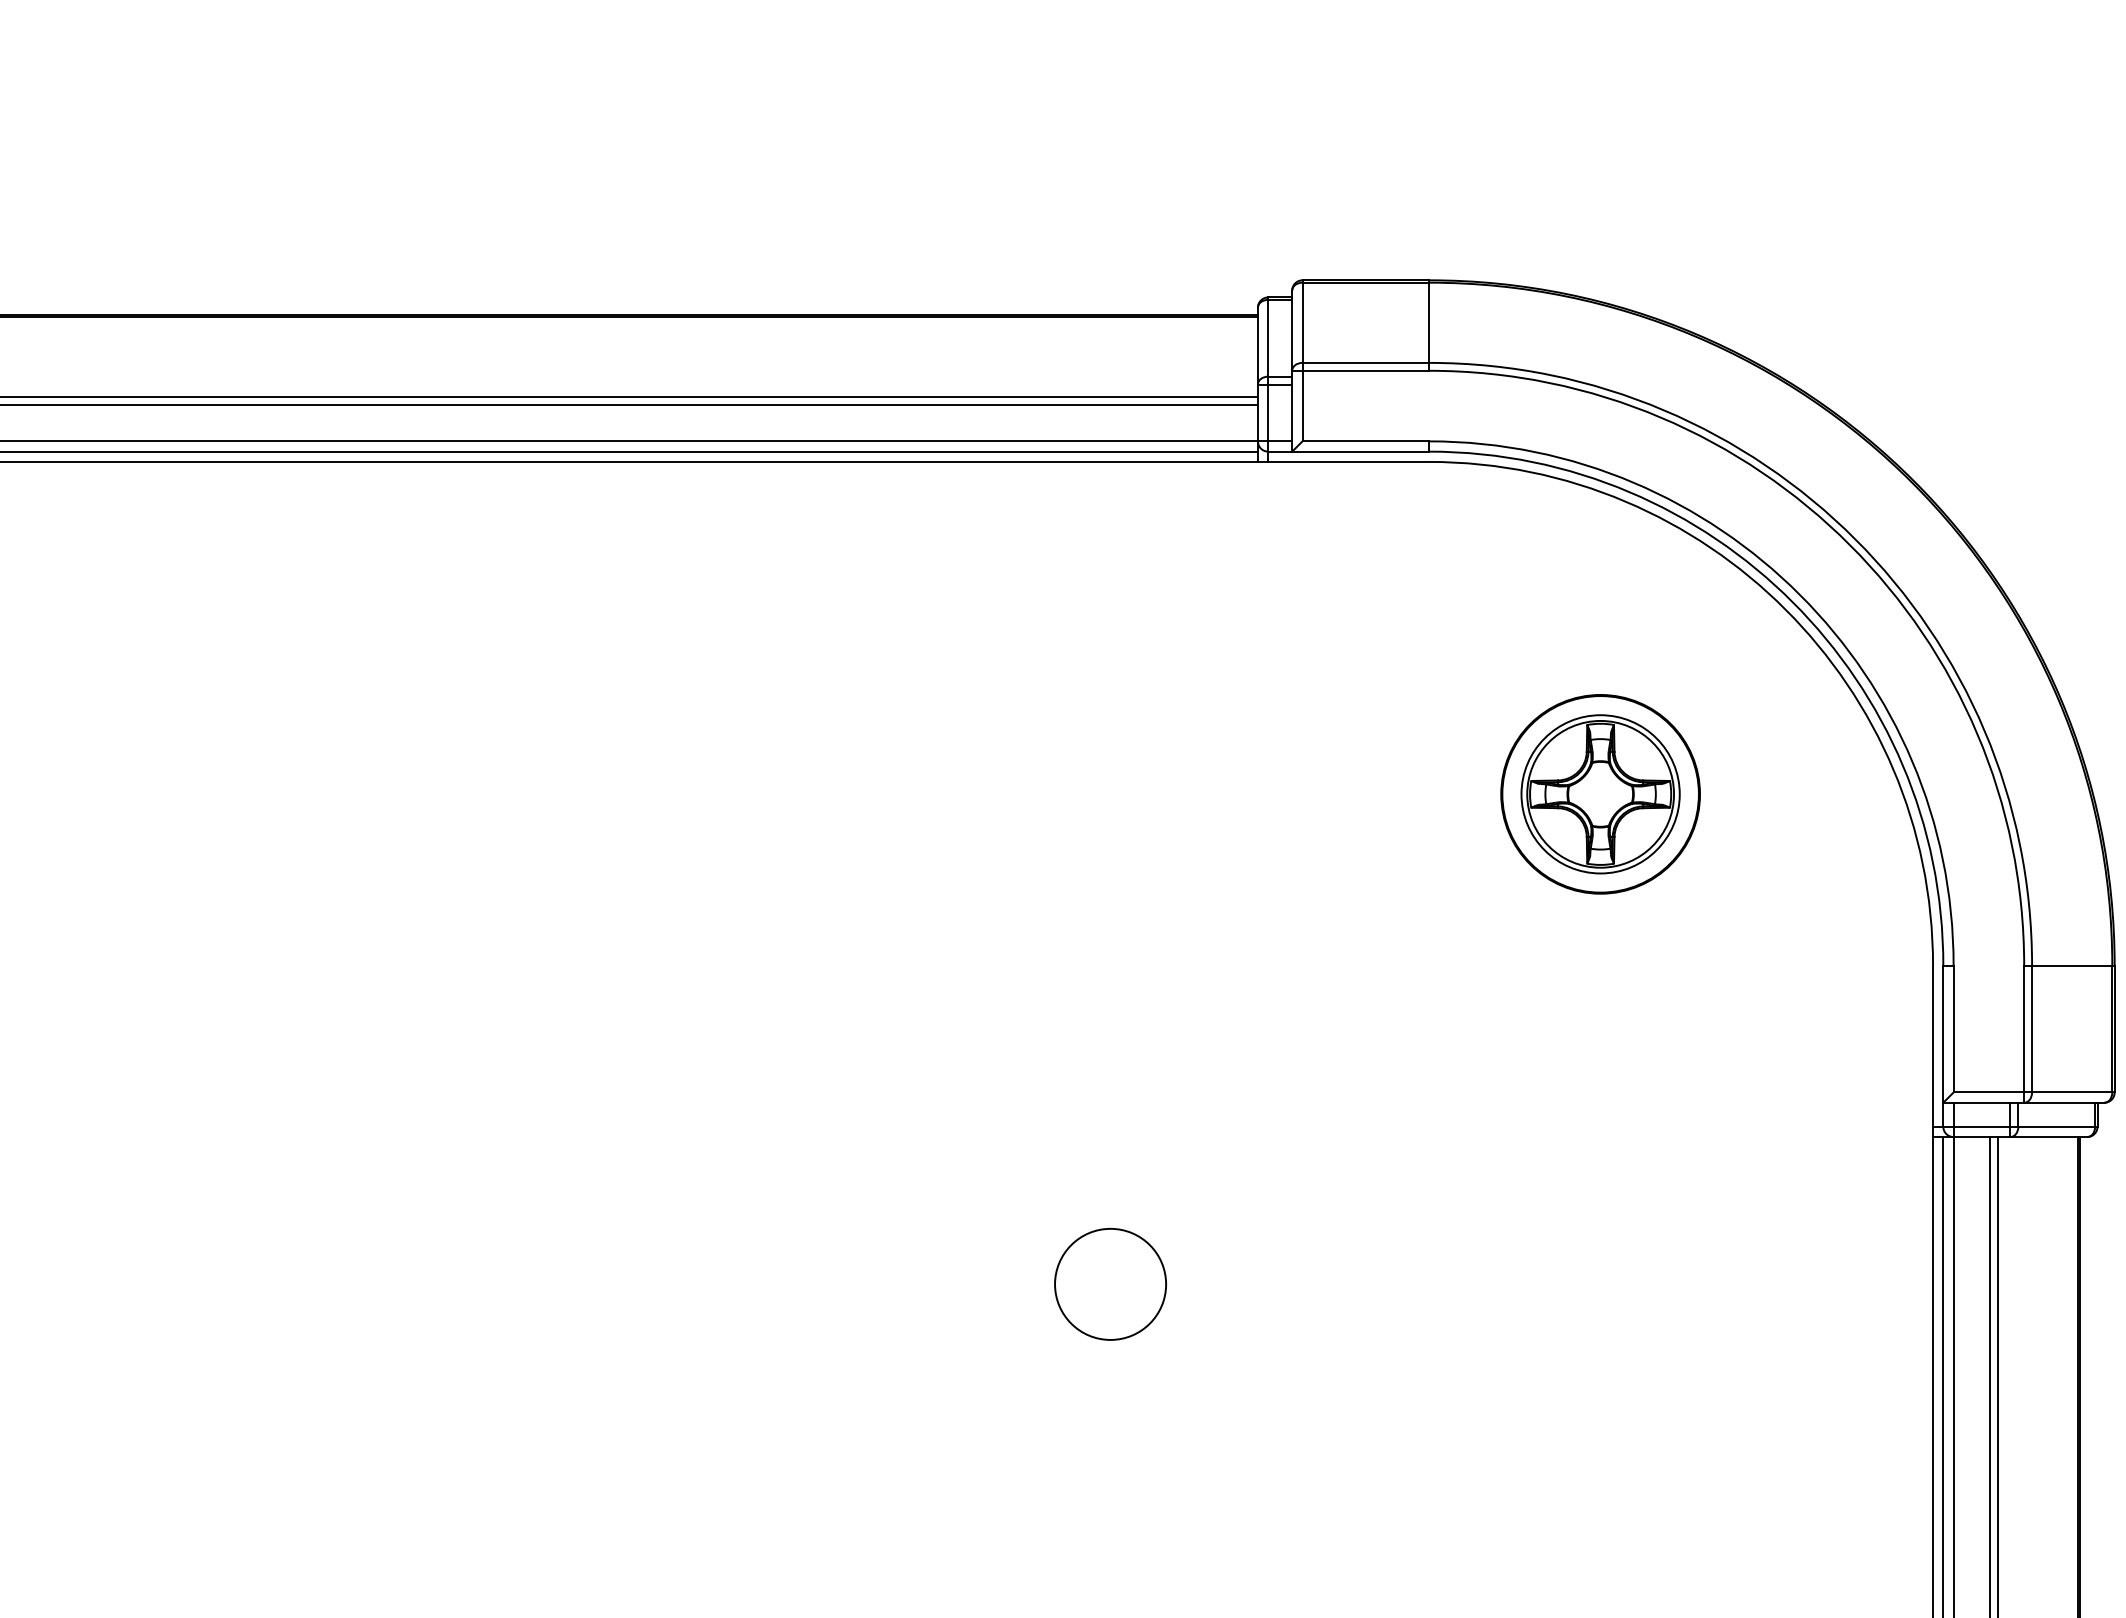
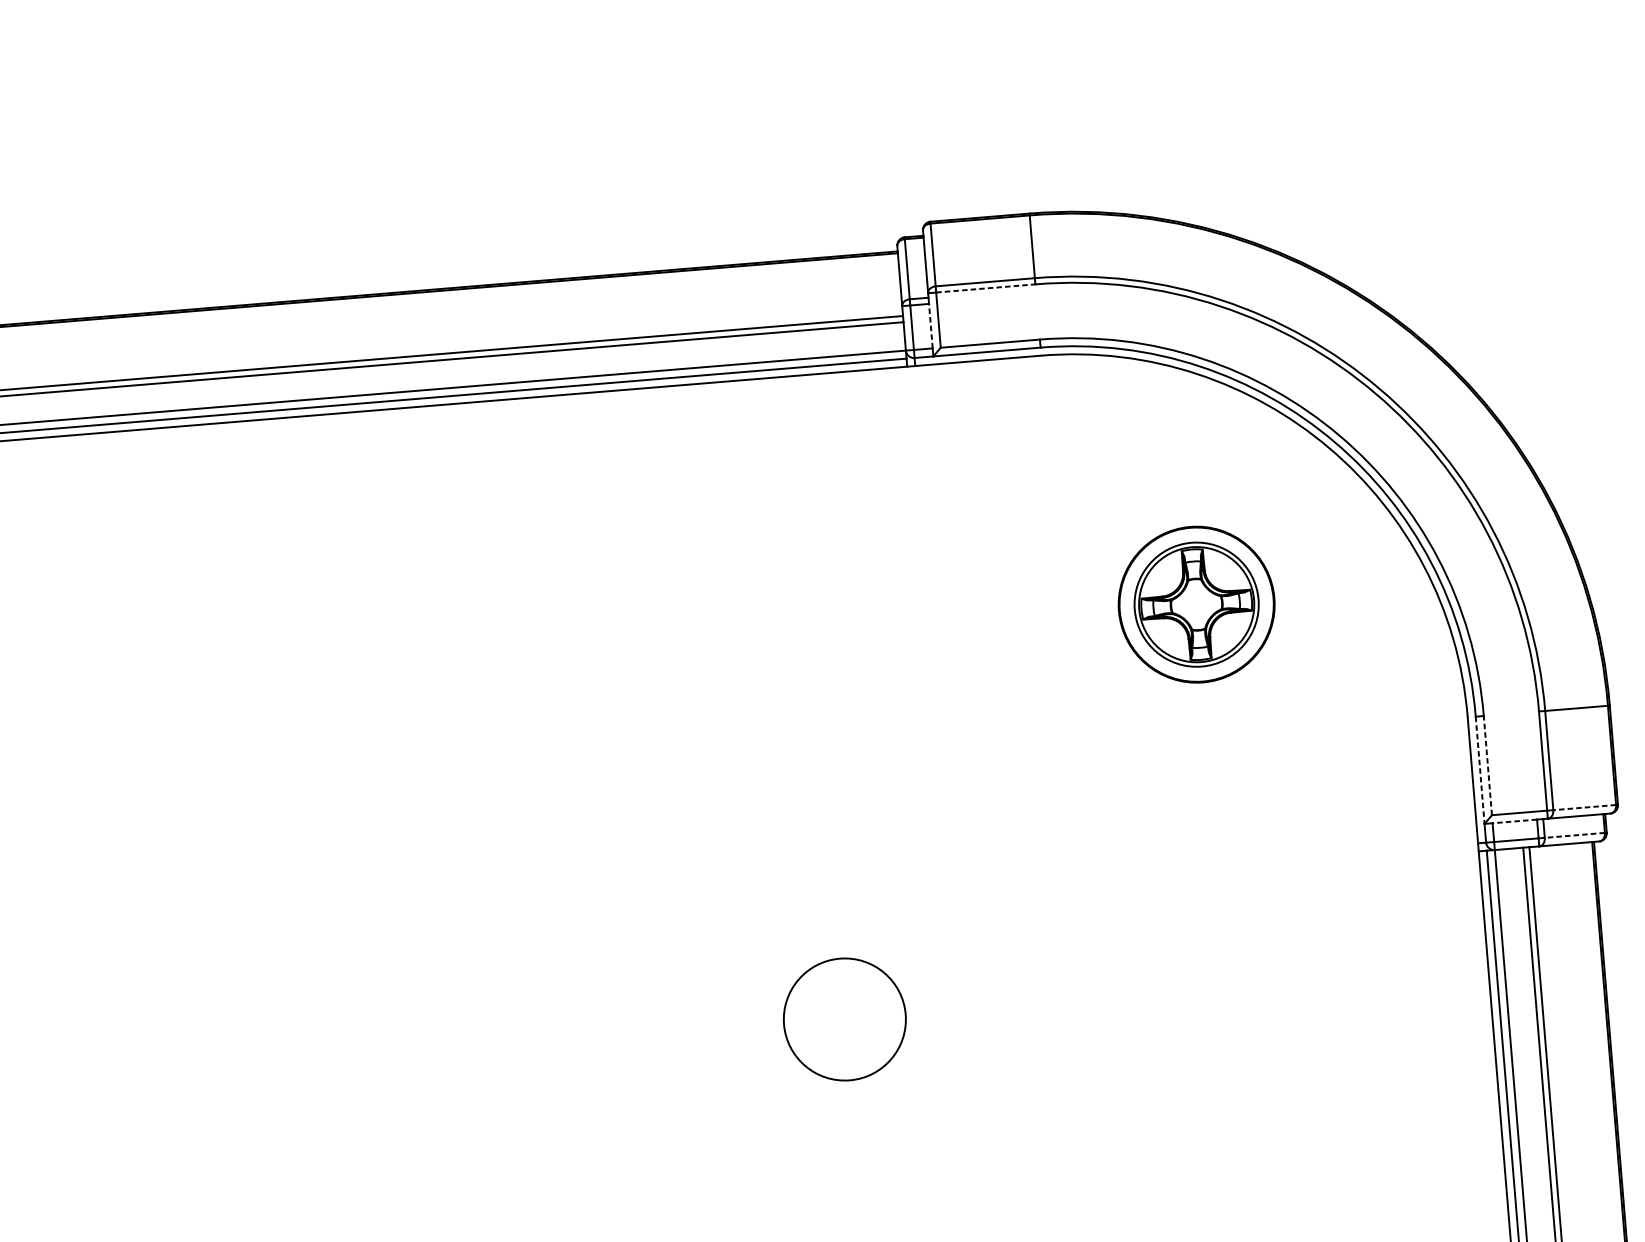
line: (1366, 370) -> (986, 288), solid -> dashed
line: (1292, 412) -> (931, 325), solid -> dashed
line: (1953, 1028) -> (1487, 765), solid -> dashed
line: (1943, 1034) -> (1480, 770), solid -> dashed
line: (2071, 1092) -> (1584, 807), solid -> dashed
line: (1981, 1102) -> (1514, 821), solid -> dashed
line: (2056, 1126) -> (1574, 835), solid -> dashed
circle: (1110, 1284) -> (844, 1019), size x1.4

